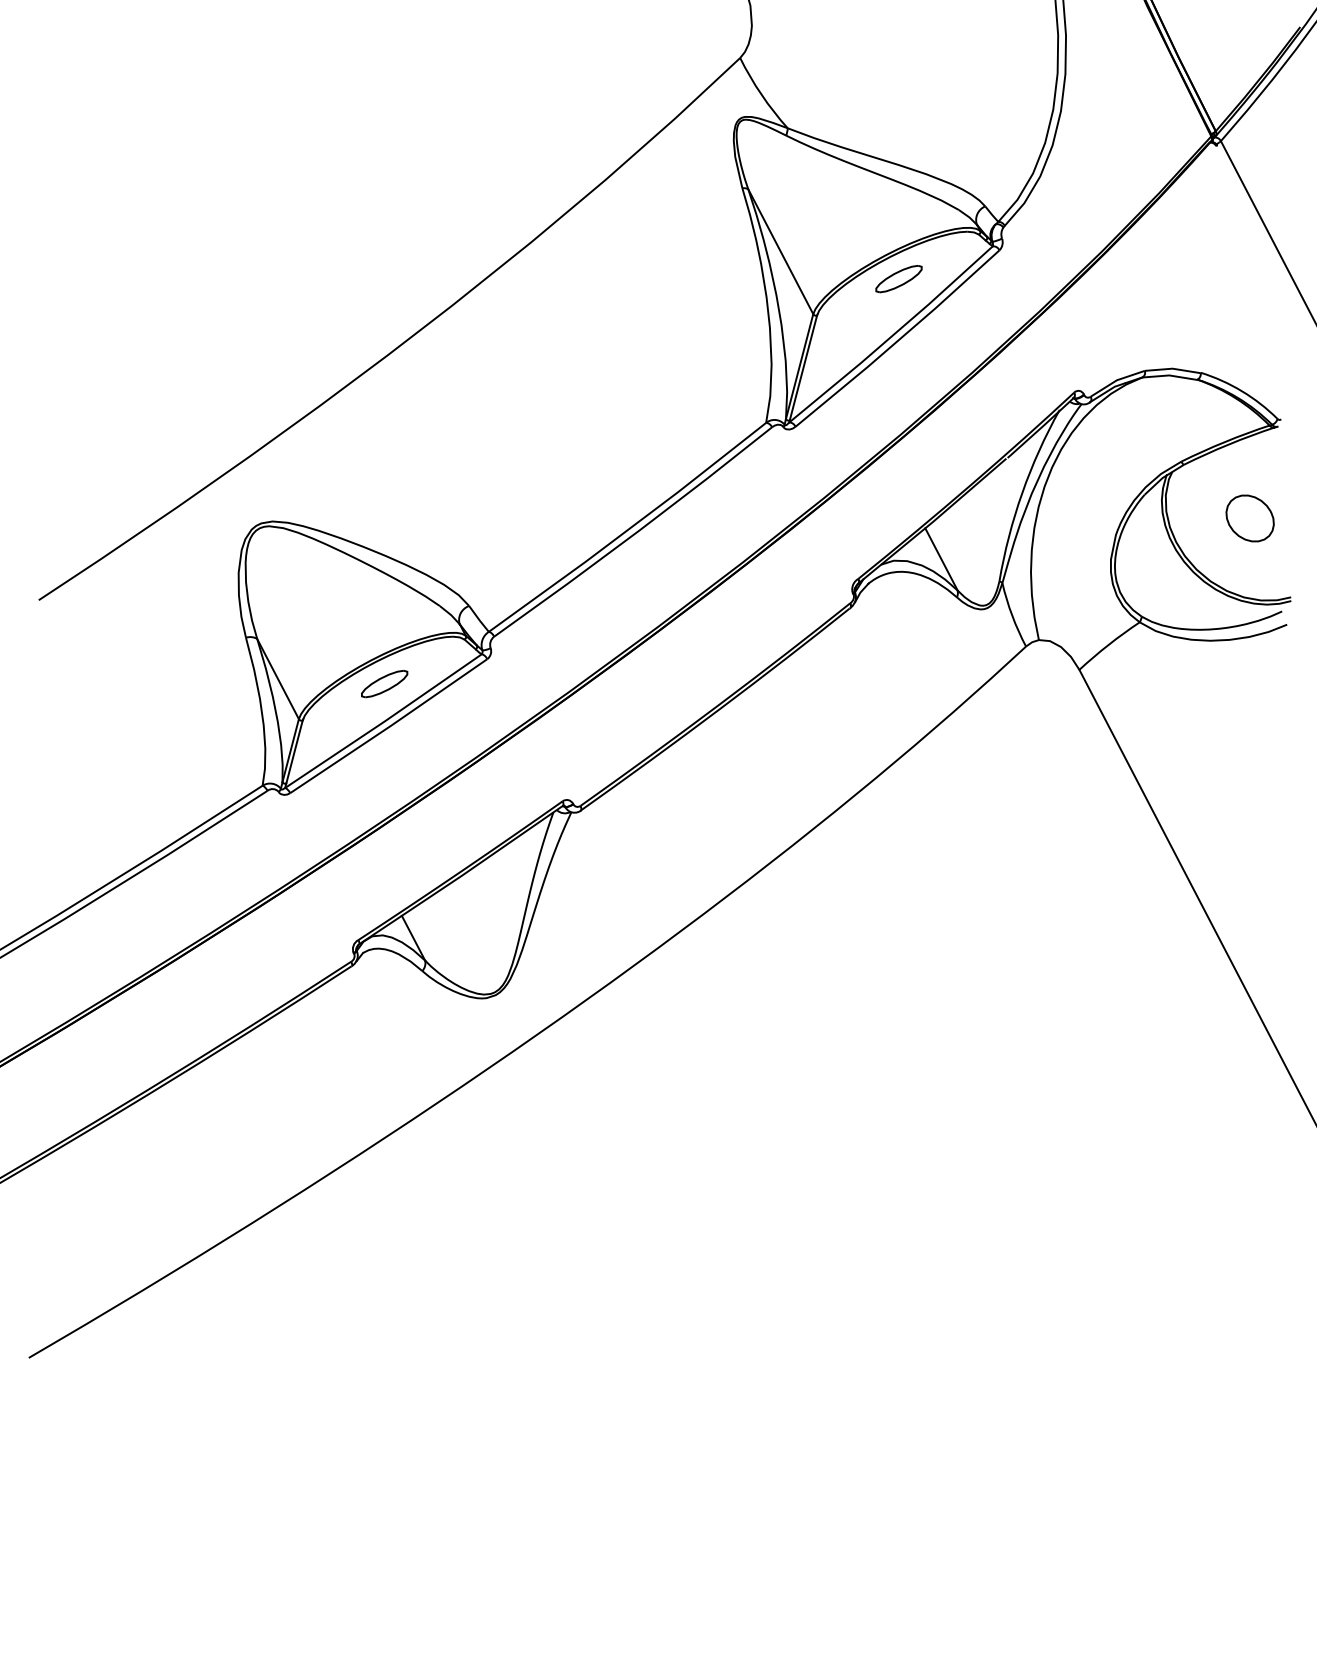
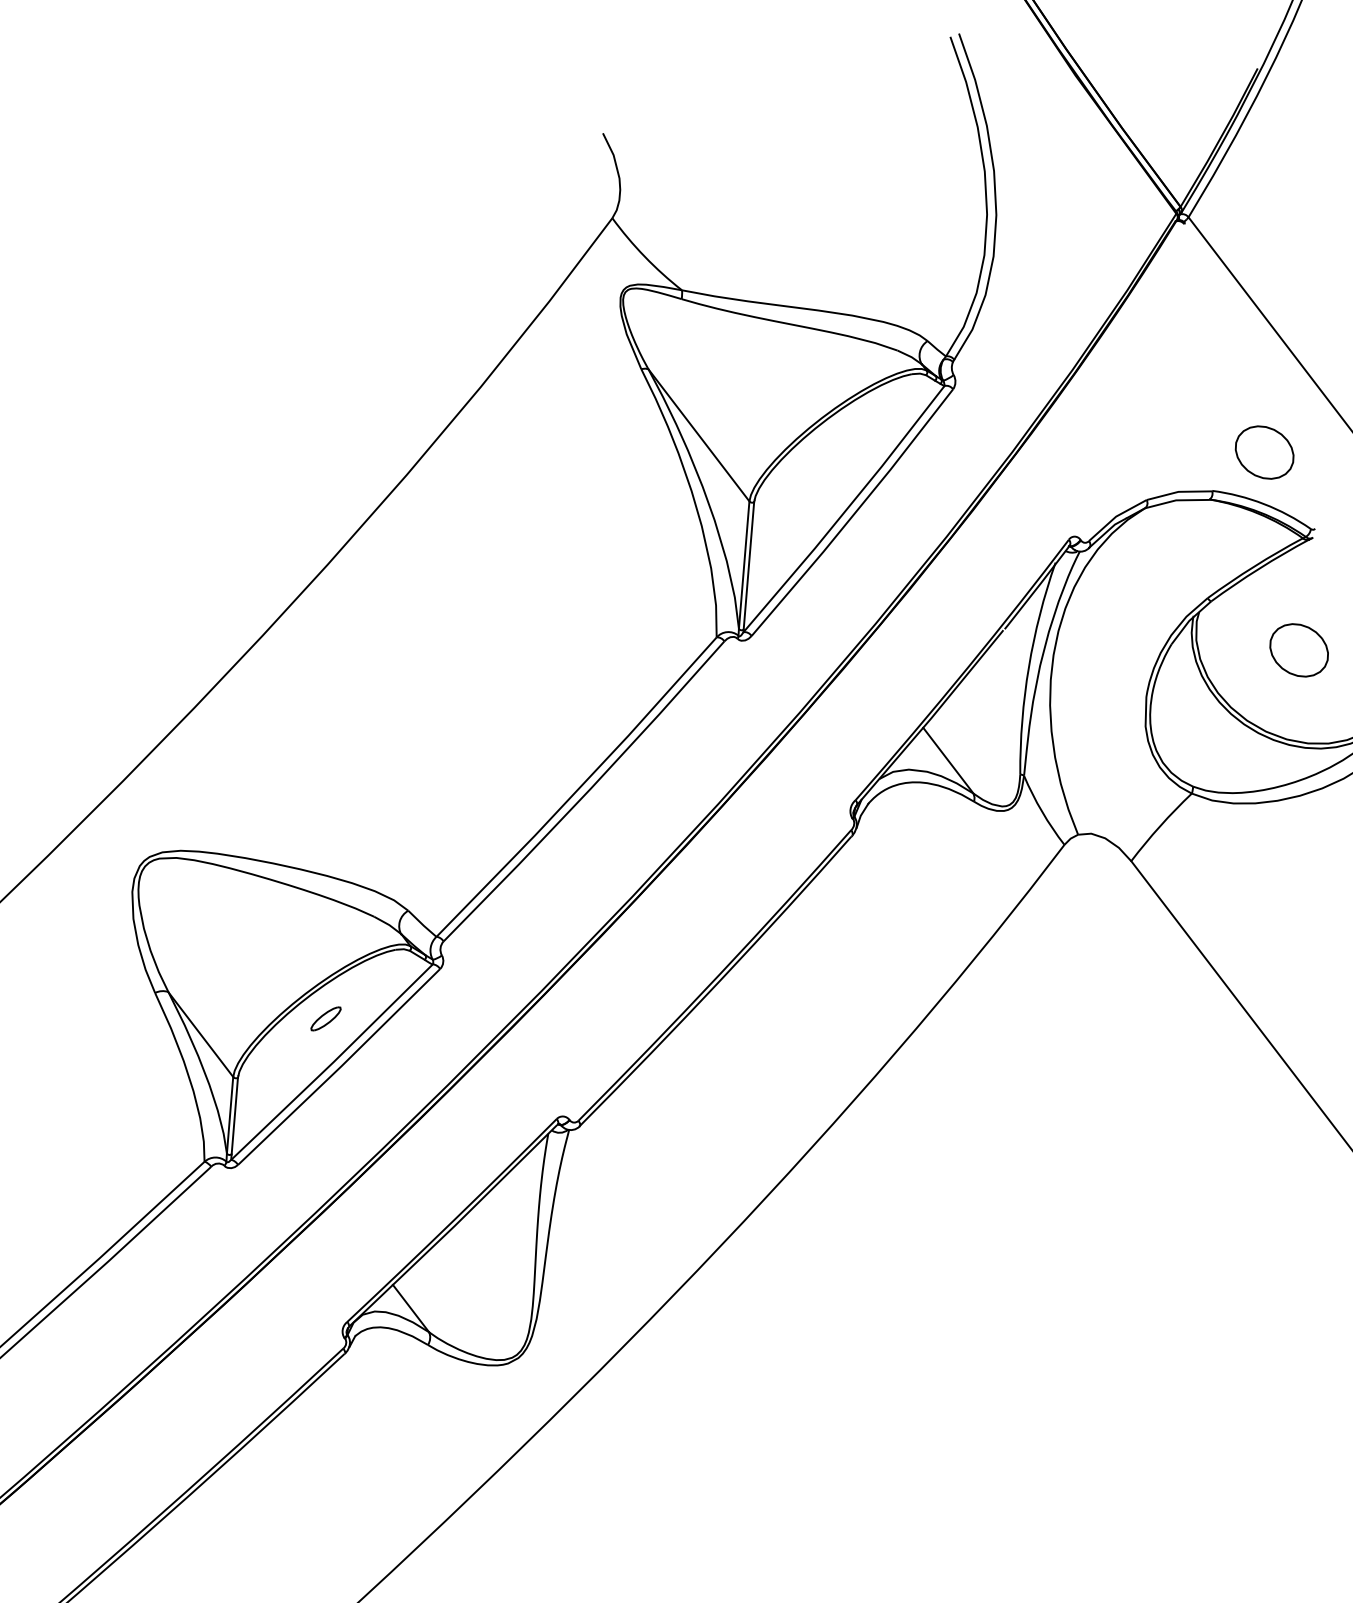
part: (898, 279) -> (841, 443), removed
part: (1249, 348) -> (1263, 452), added
part: (384, 684) -> (325, 1019), size x0.6

